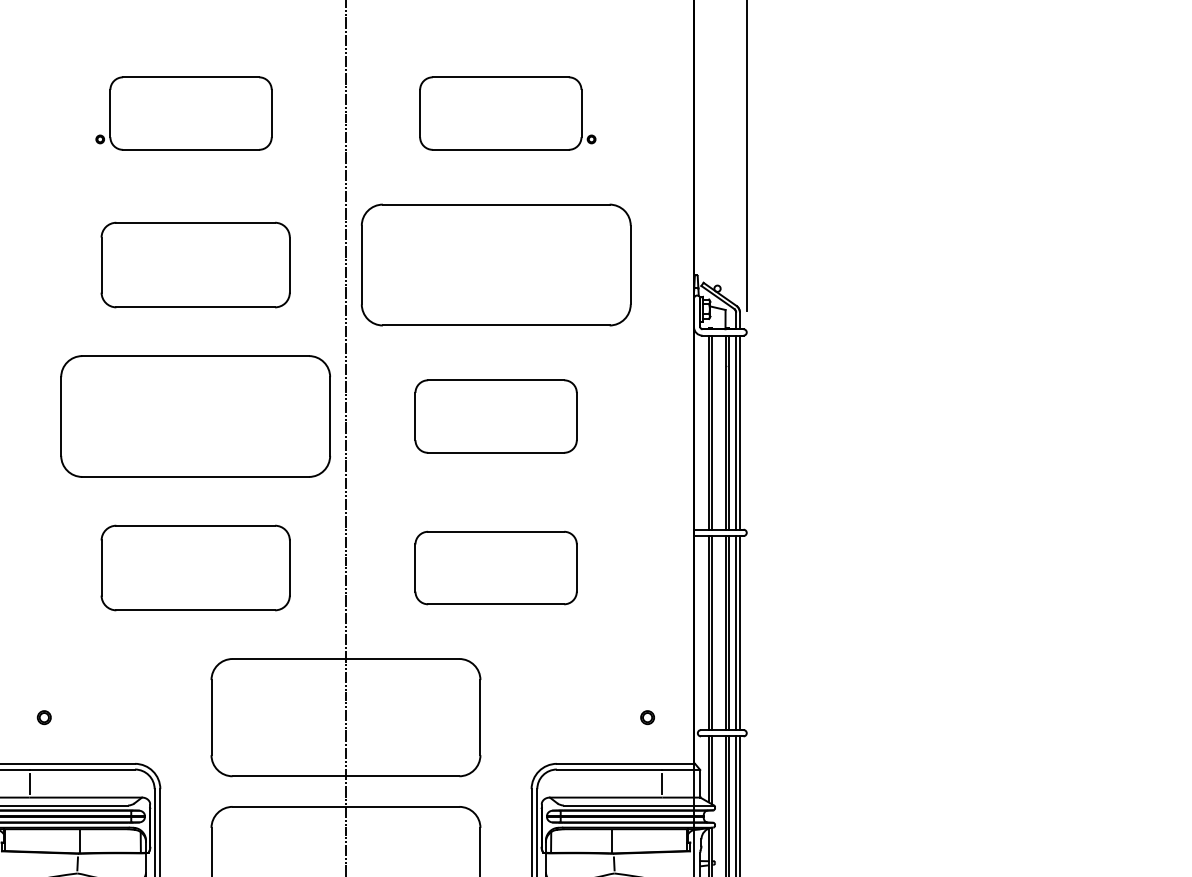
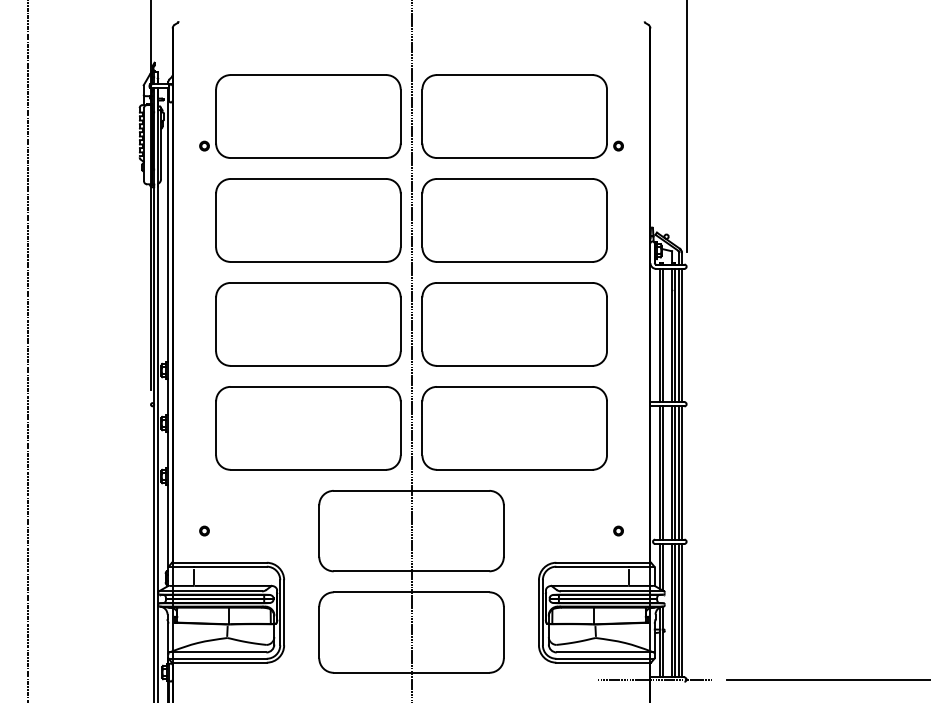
part: (184, 113) -> (300, 116), size x1.67
part: (507, 113) -> (522, 116), size x1.67
part: (195, 265) -> (308, 220), size x1.43
part: (495, 416) -> (514, 324), size x1.67
part: (195, 568) -> (308, 428), size x1.43
part: (495, 568) -> (514, 428), size x1.67

